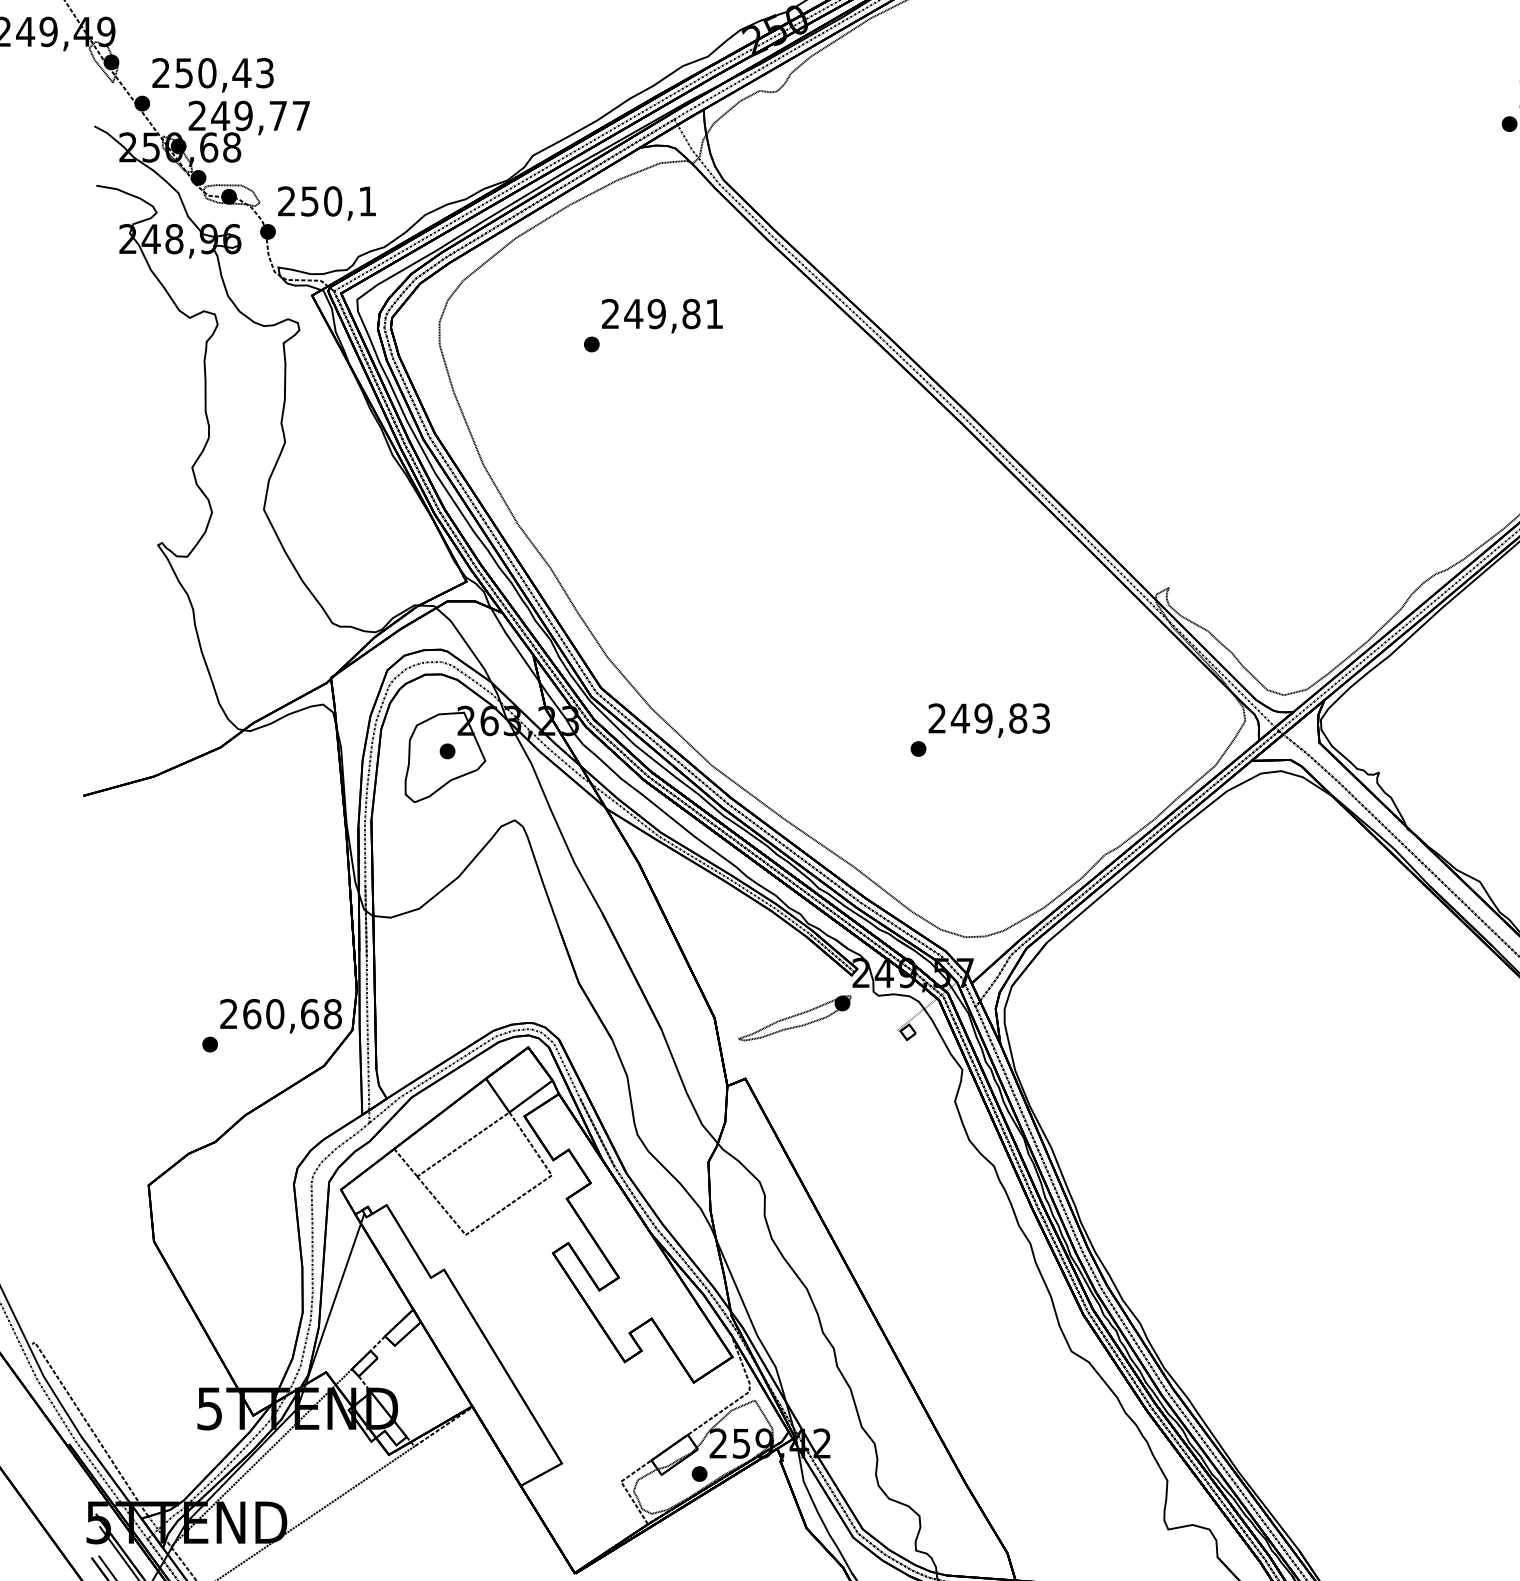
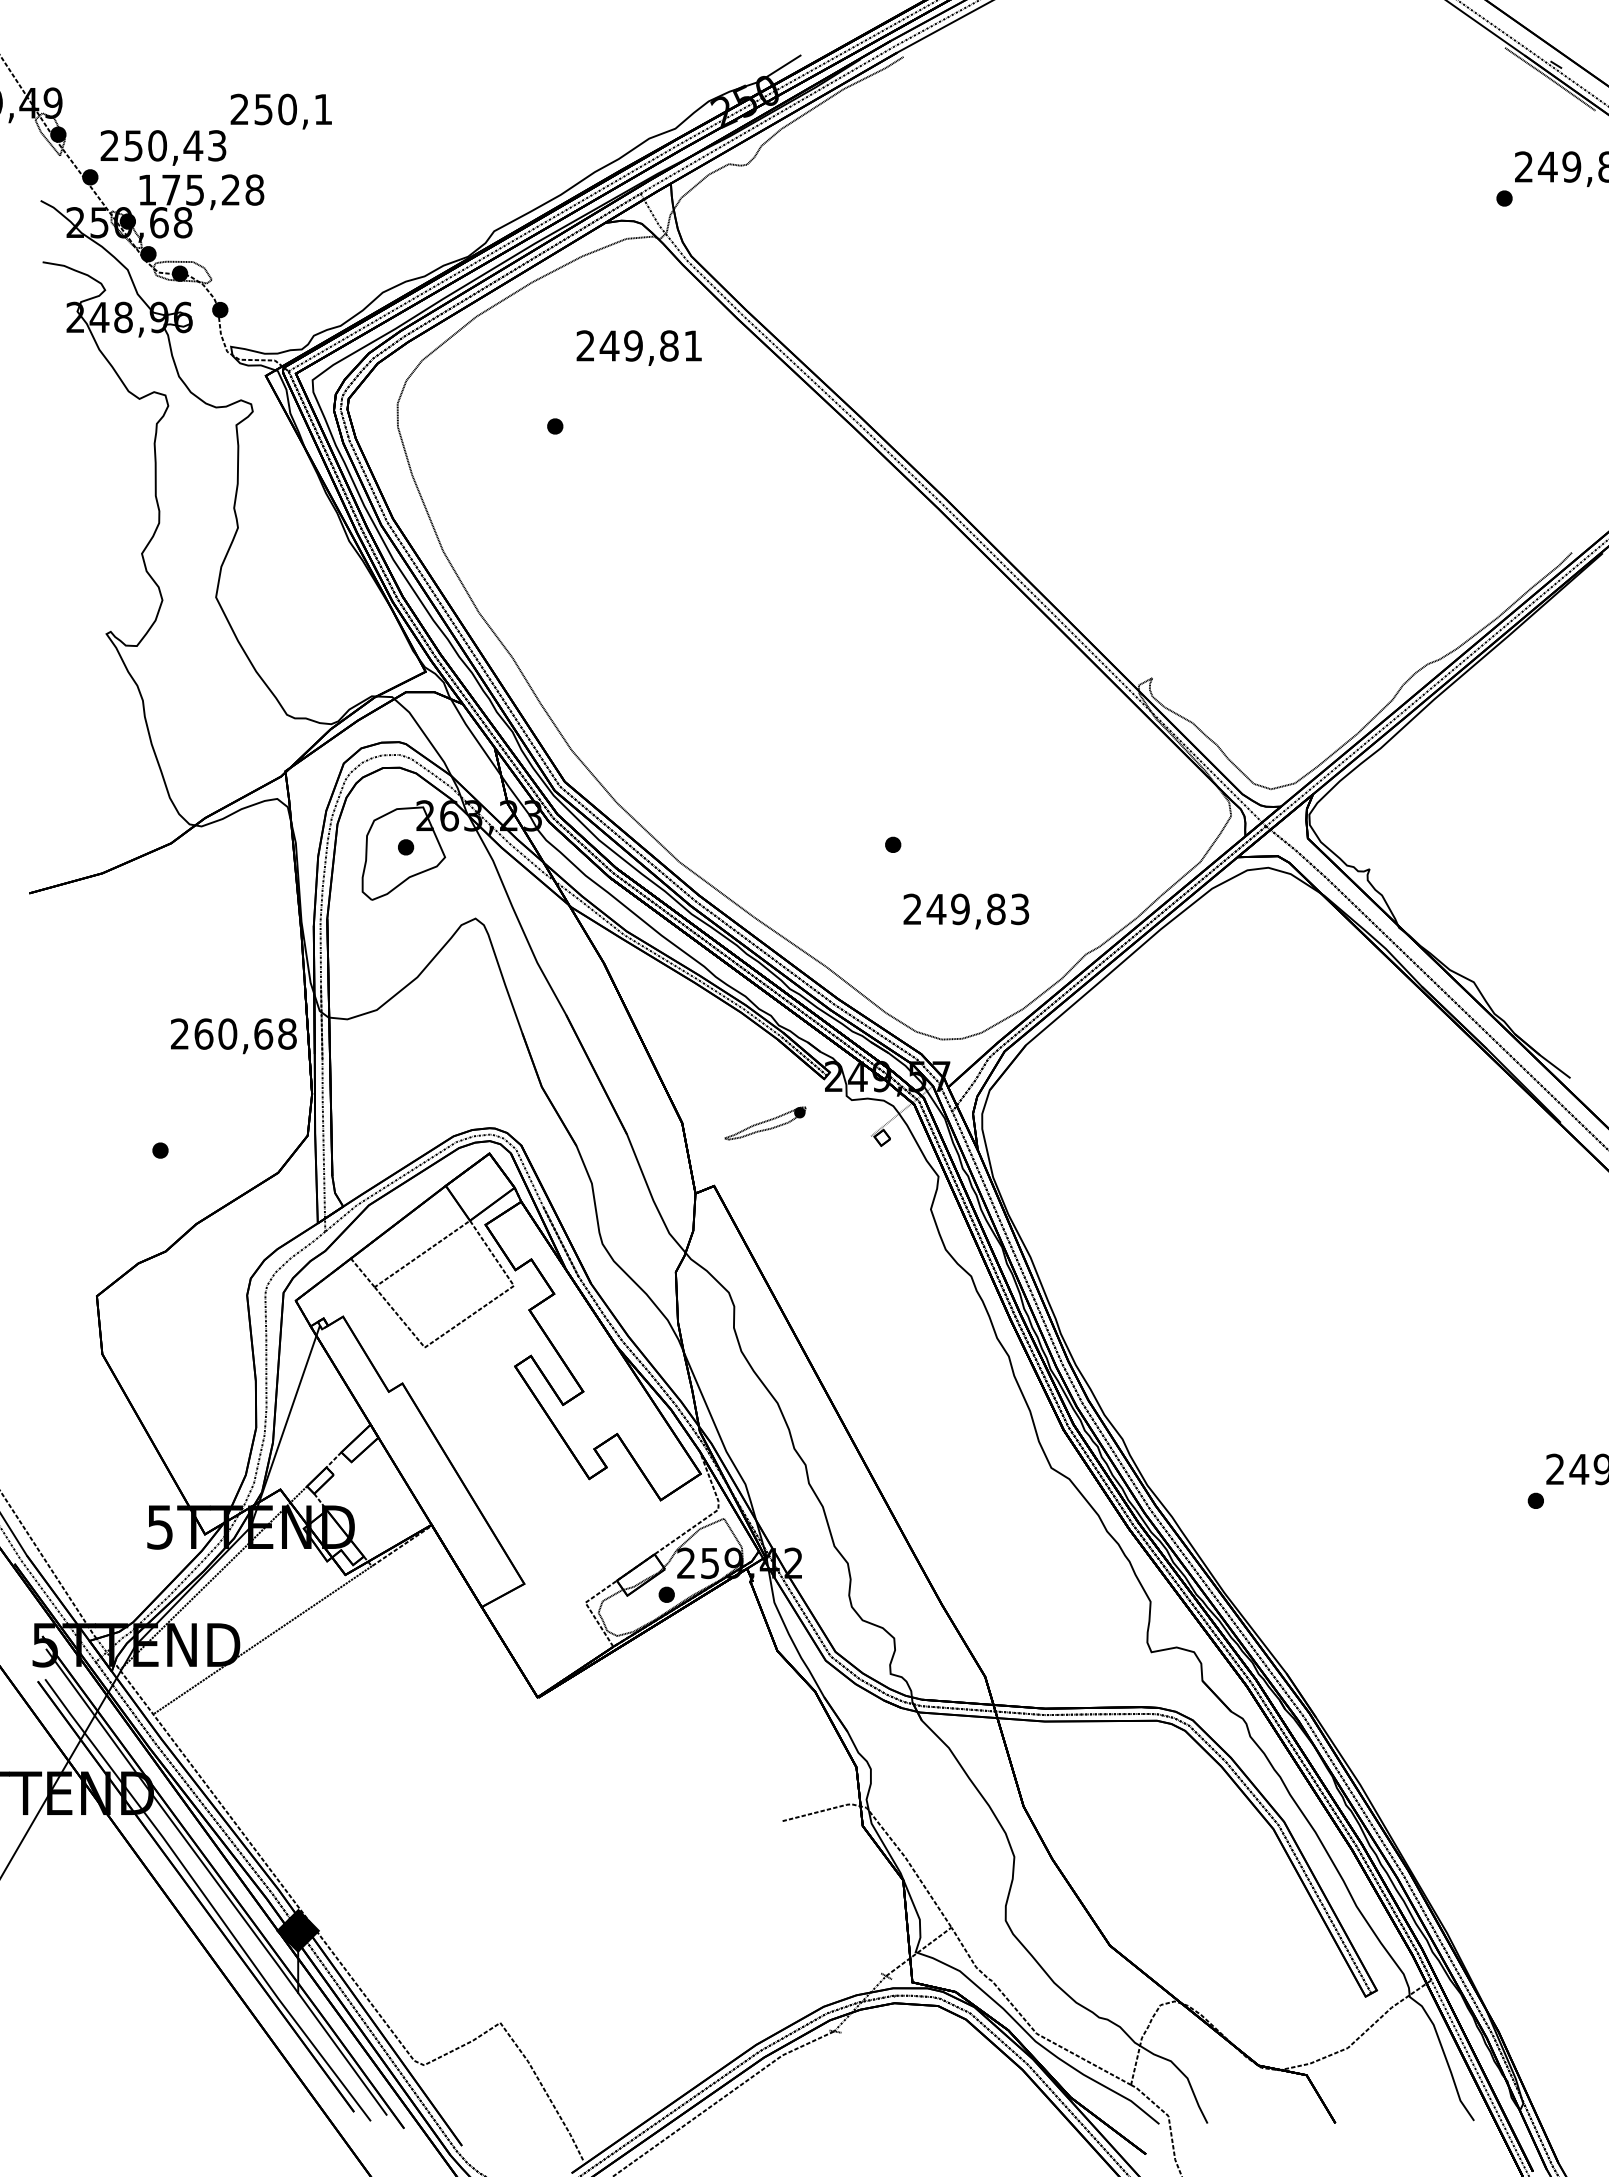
text: (249, 115) -> (201, 189), 249,77 -> 175,28
text: (326, 203) -> (280, 111), moved
text: (661, 315) -> (638, 347), moved
text: (989, 720) -> (966, 911), moved
text: (280, 1016) -> (233, 1036), moved
part: (795, 1018) -> (765, 1123), size x0.7

